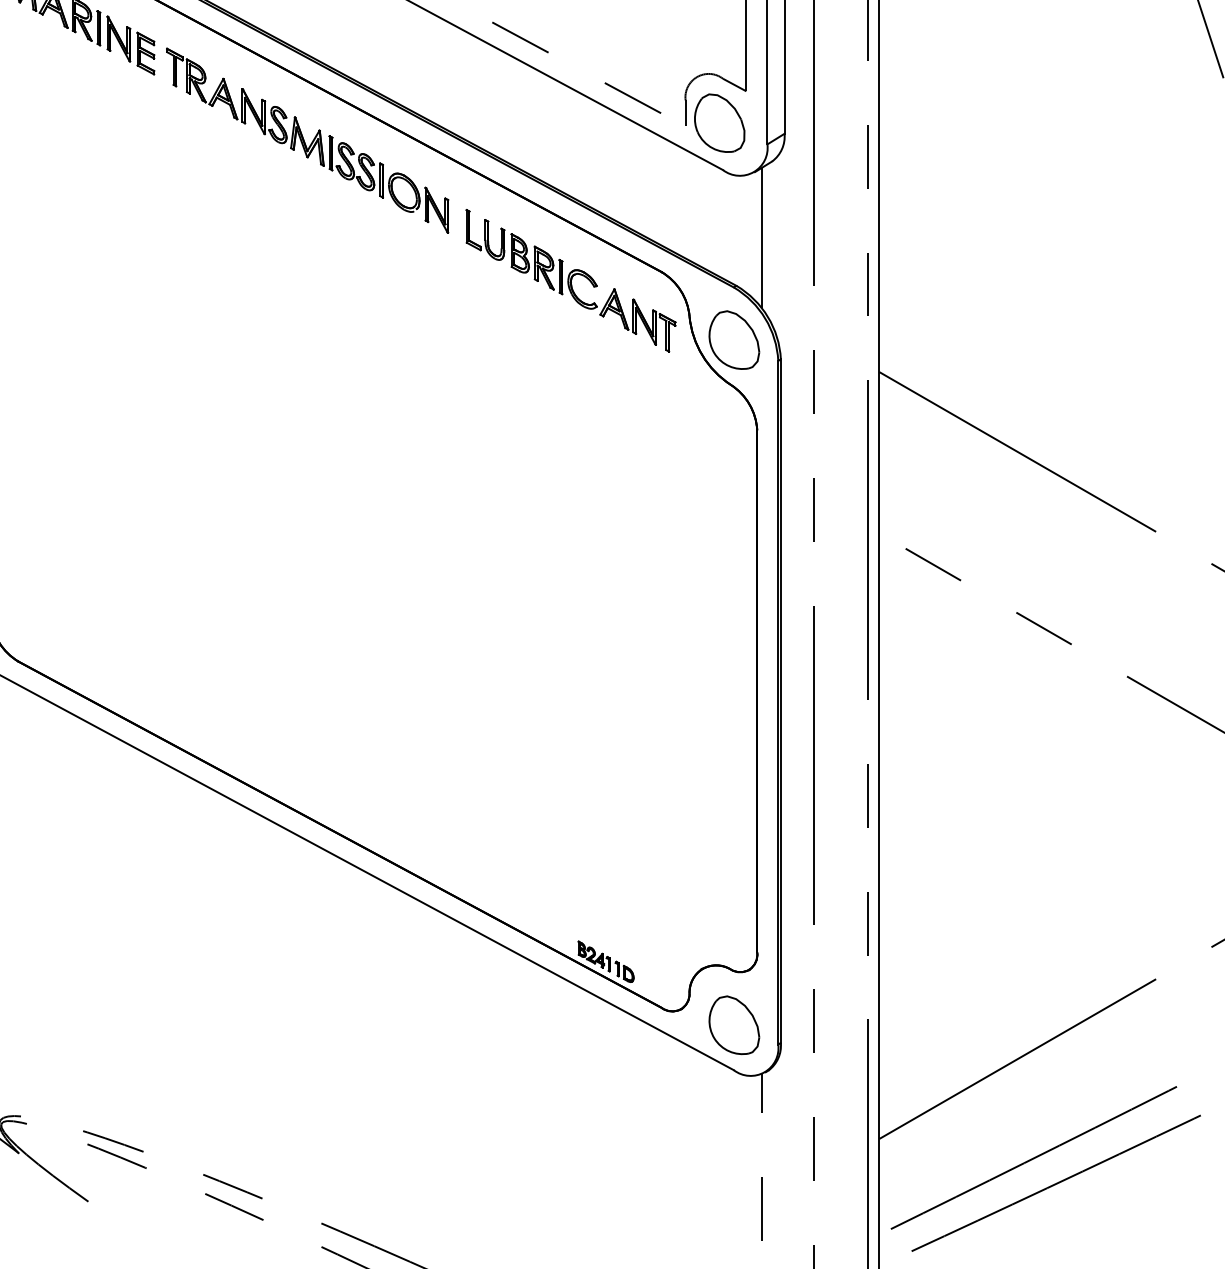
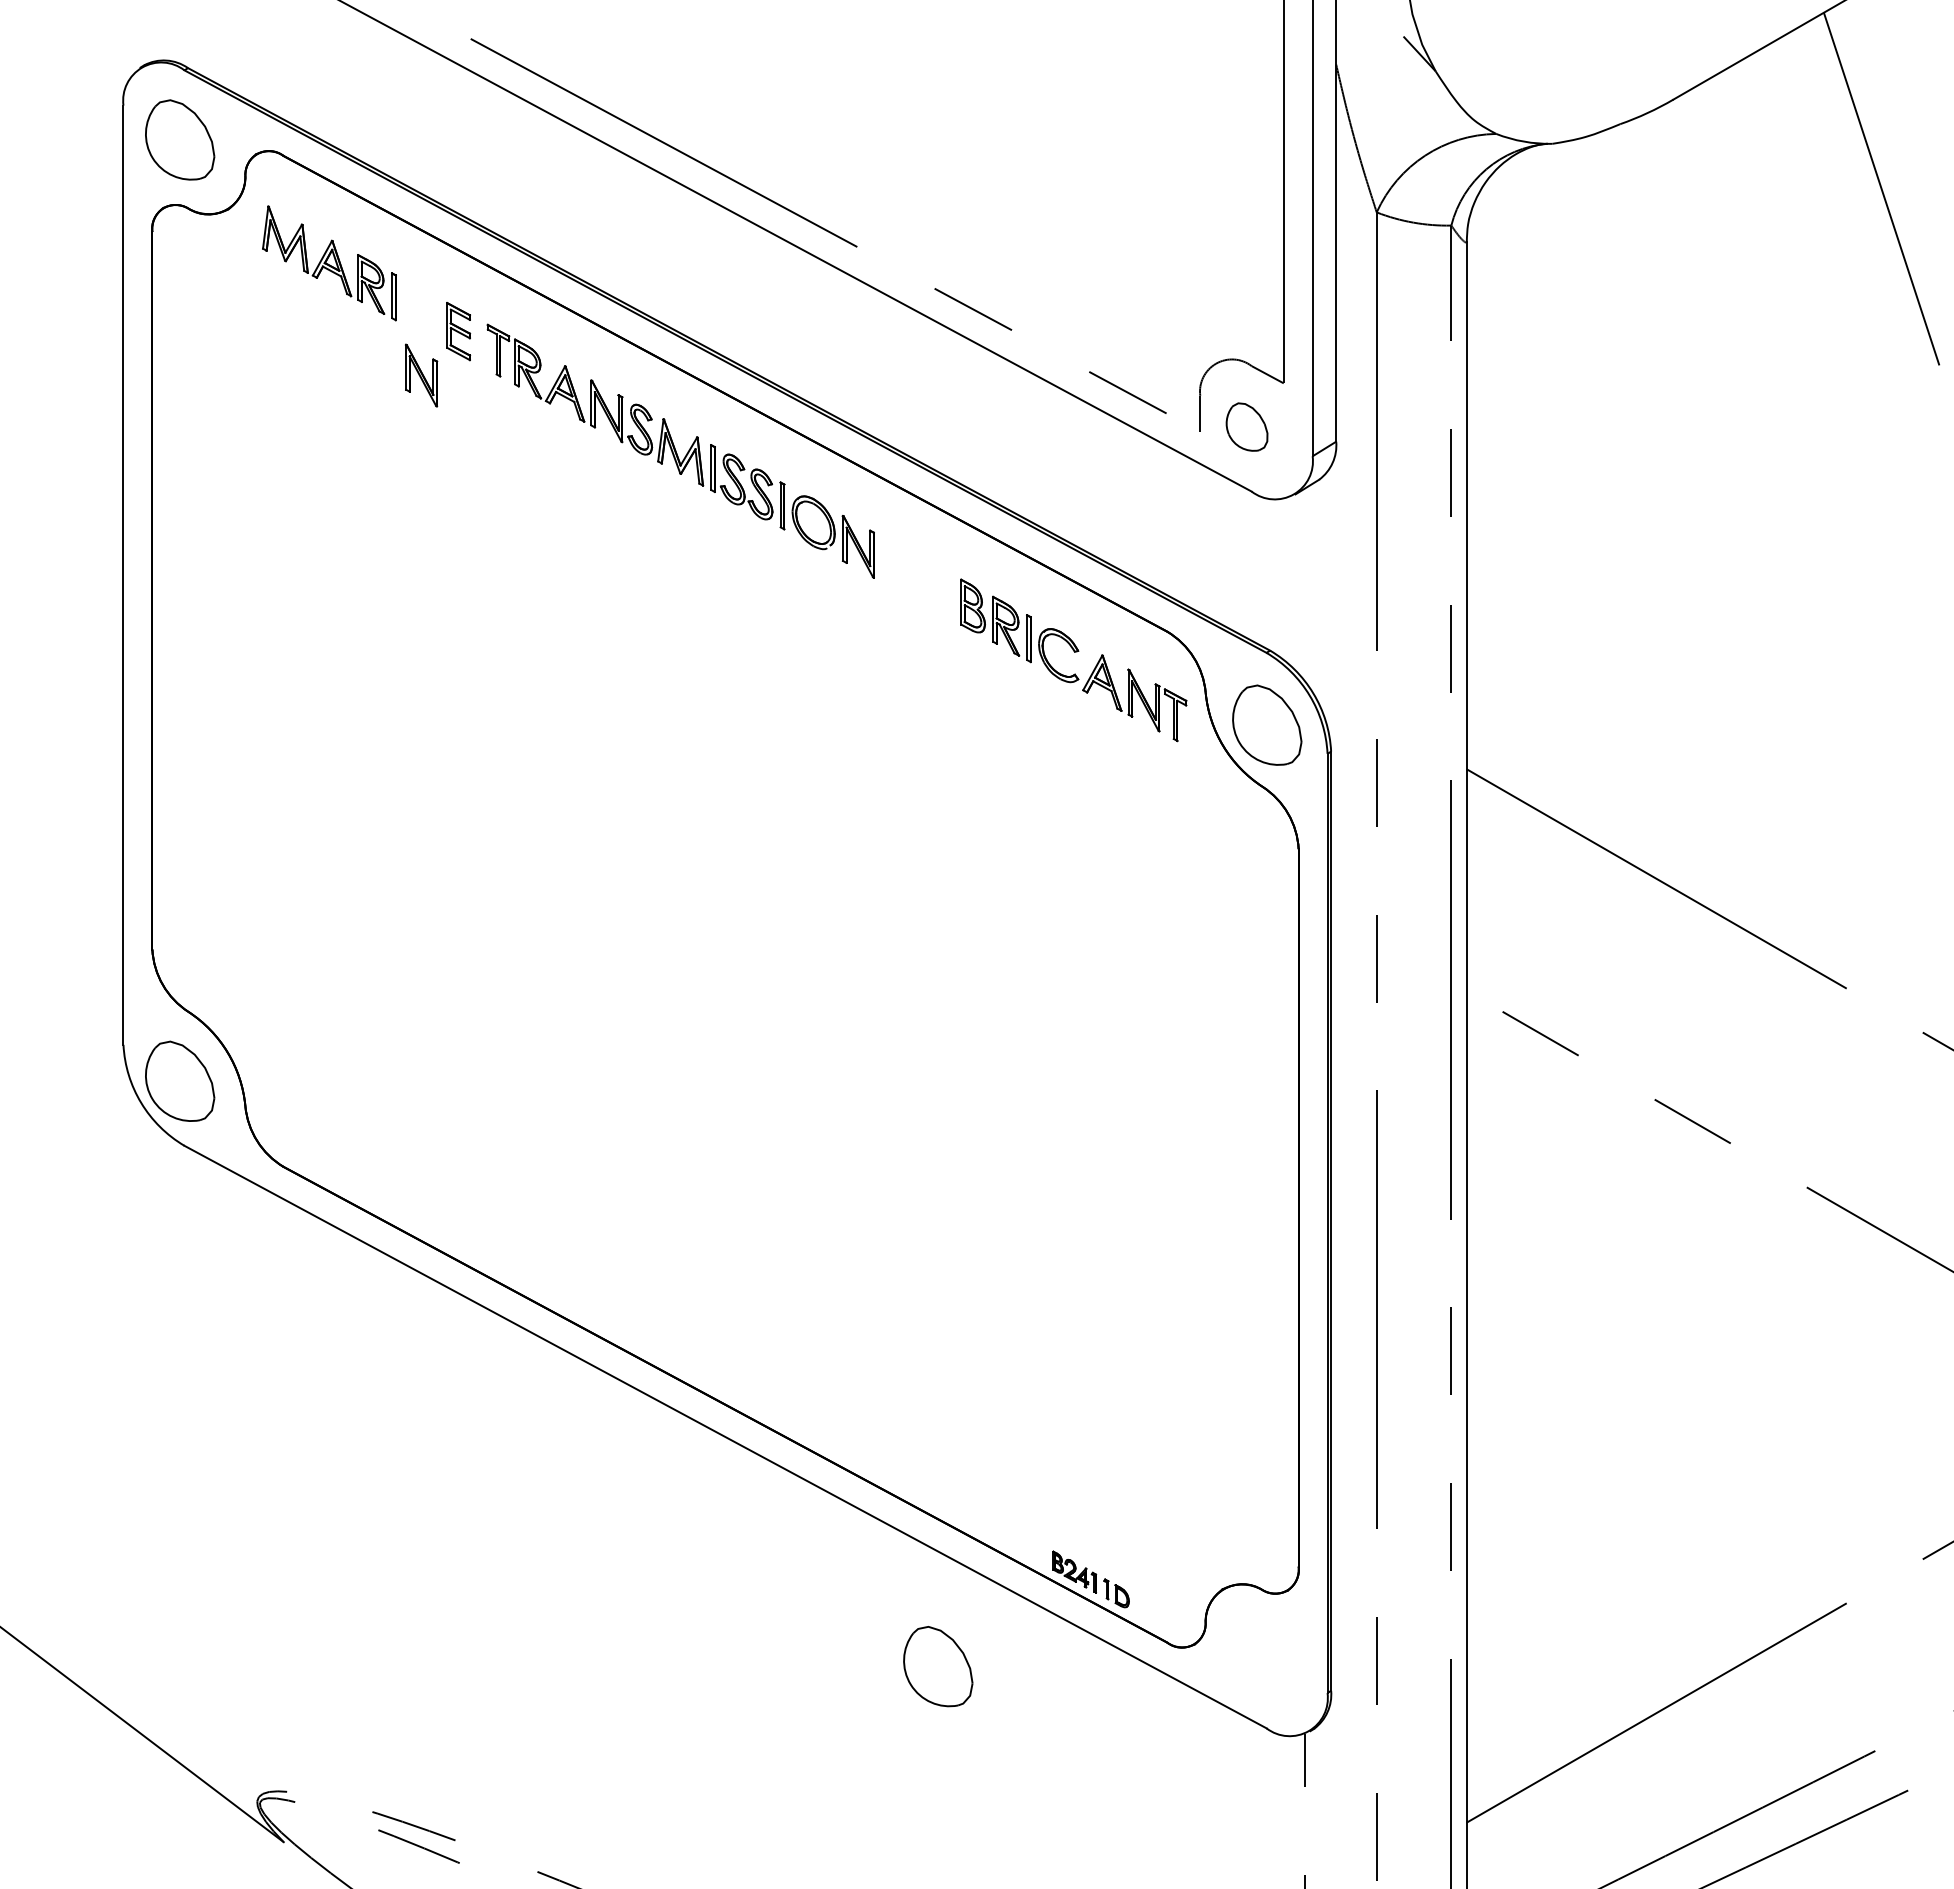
part: (118, 39) -> (421, 375), moved
part: (719, 122) -> (1246, 426), size x0.6
part: (485, 234) -> (925, 580), removed
line: (761, 237) -> (1304, 584), removed
part: (734, 1025) -> (938, 1666), moved

